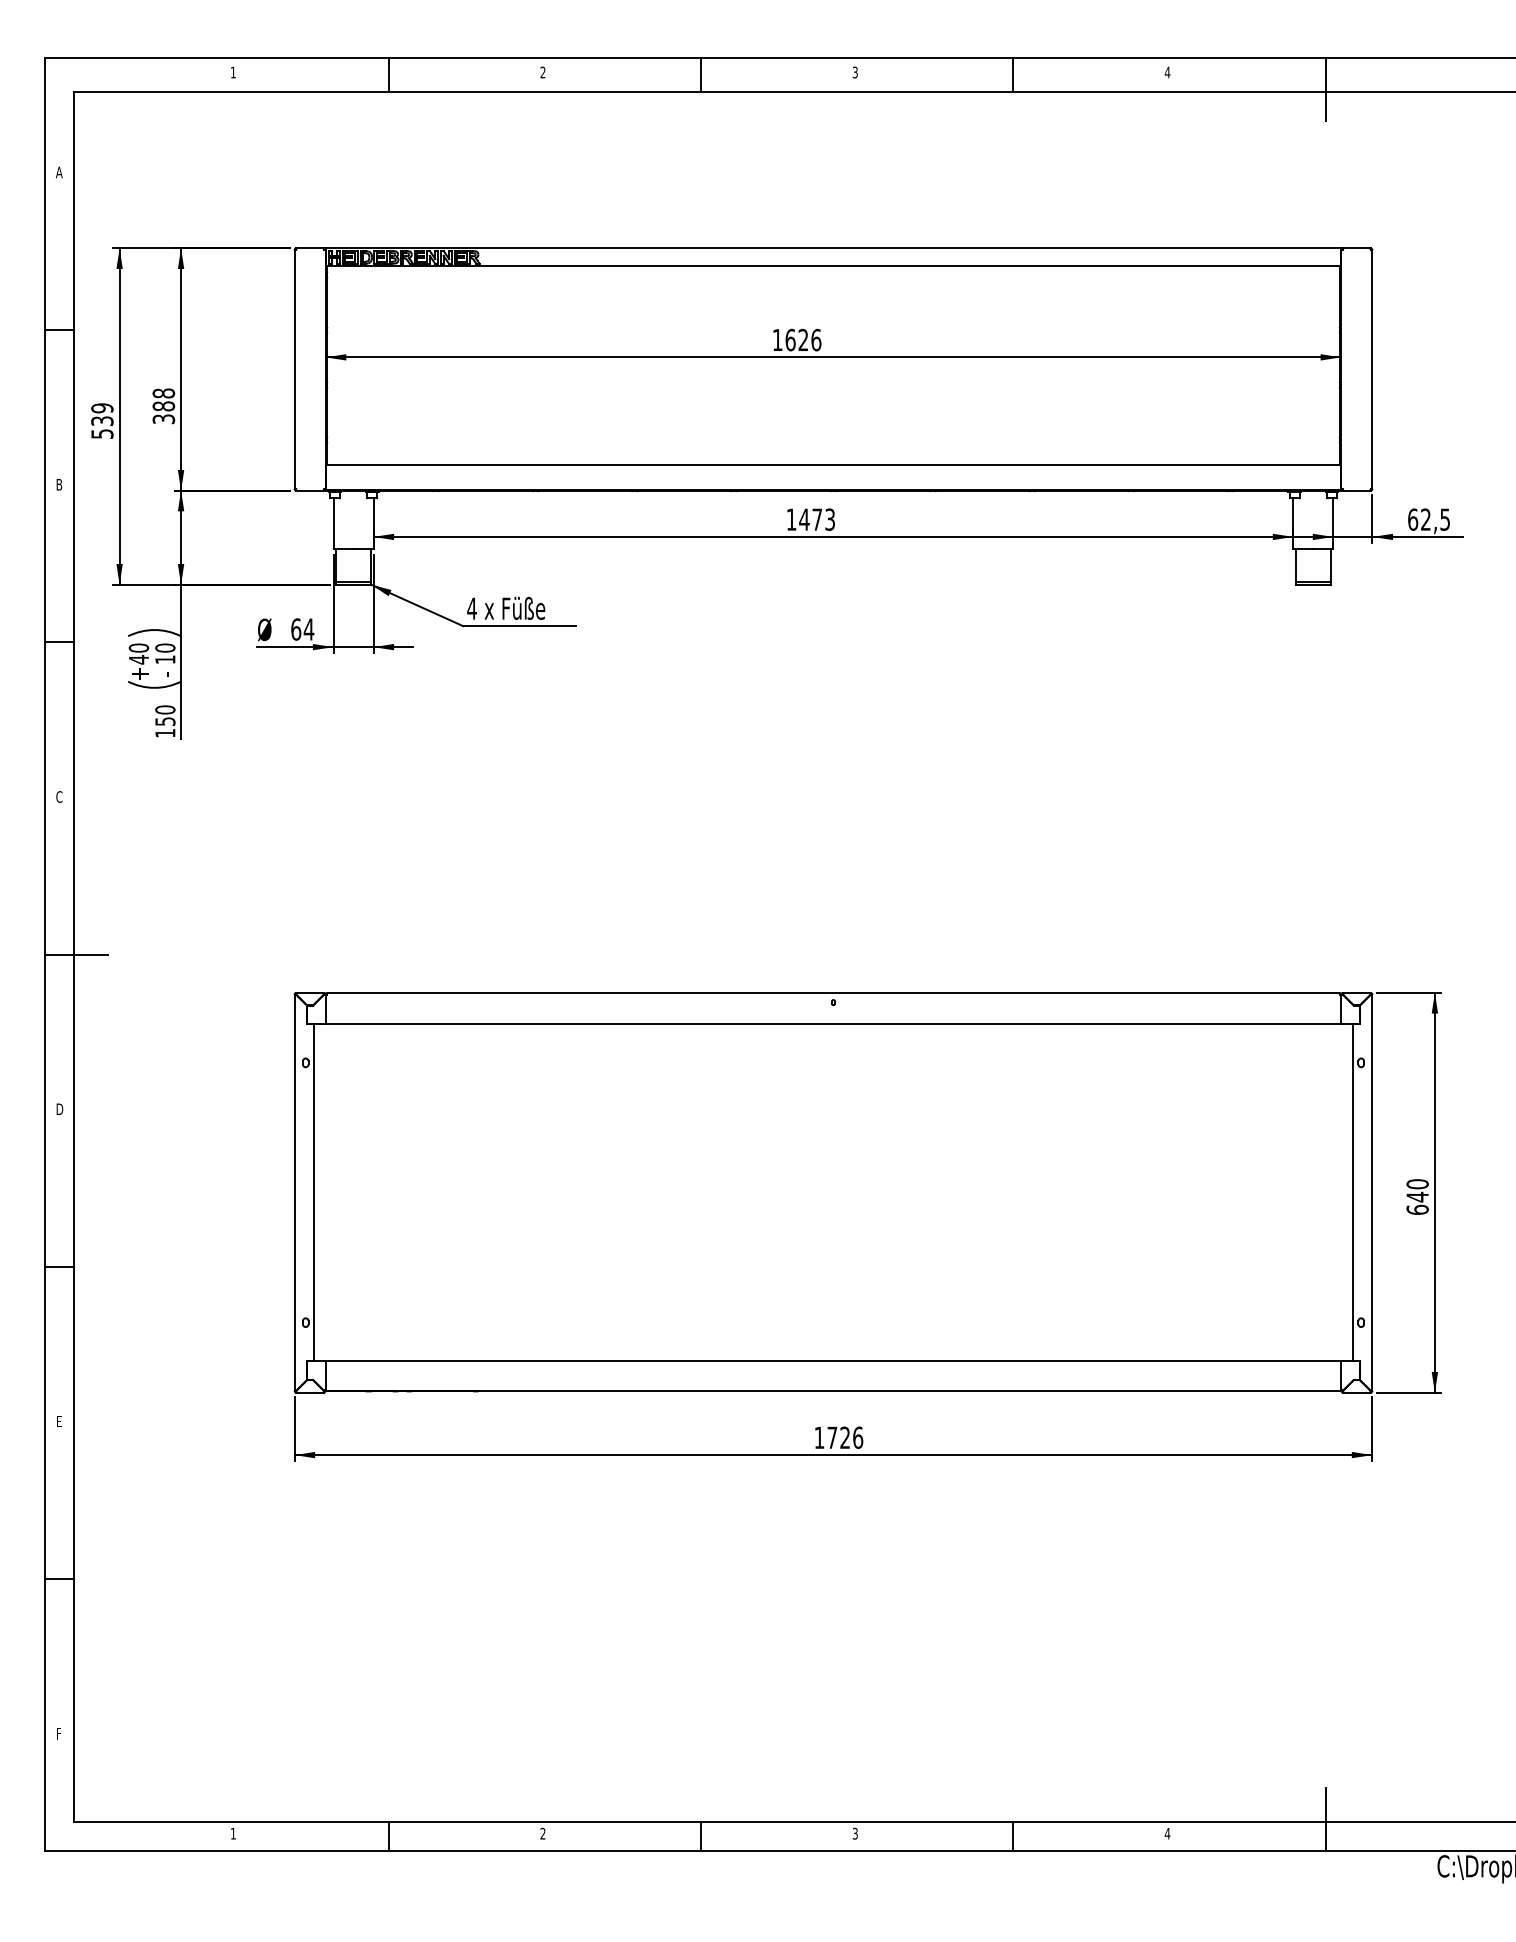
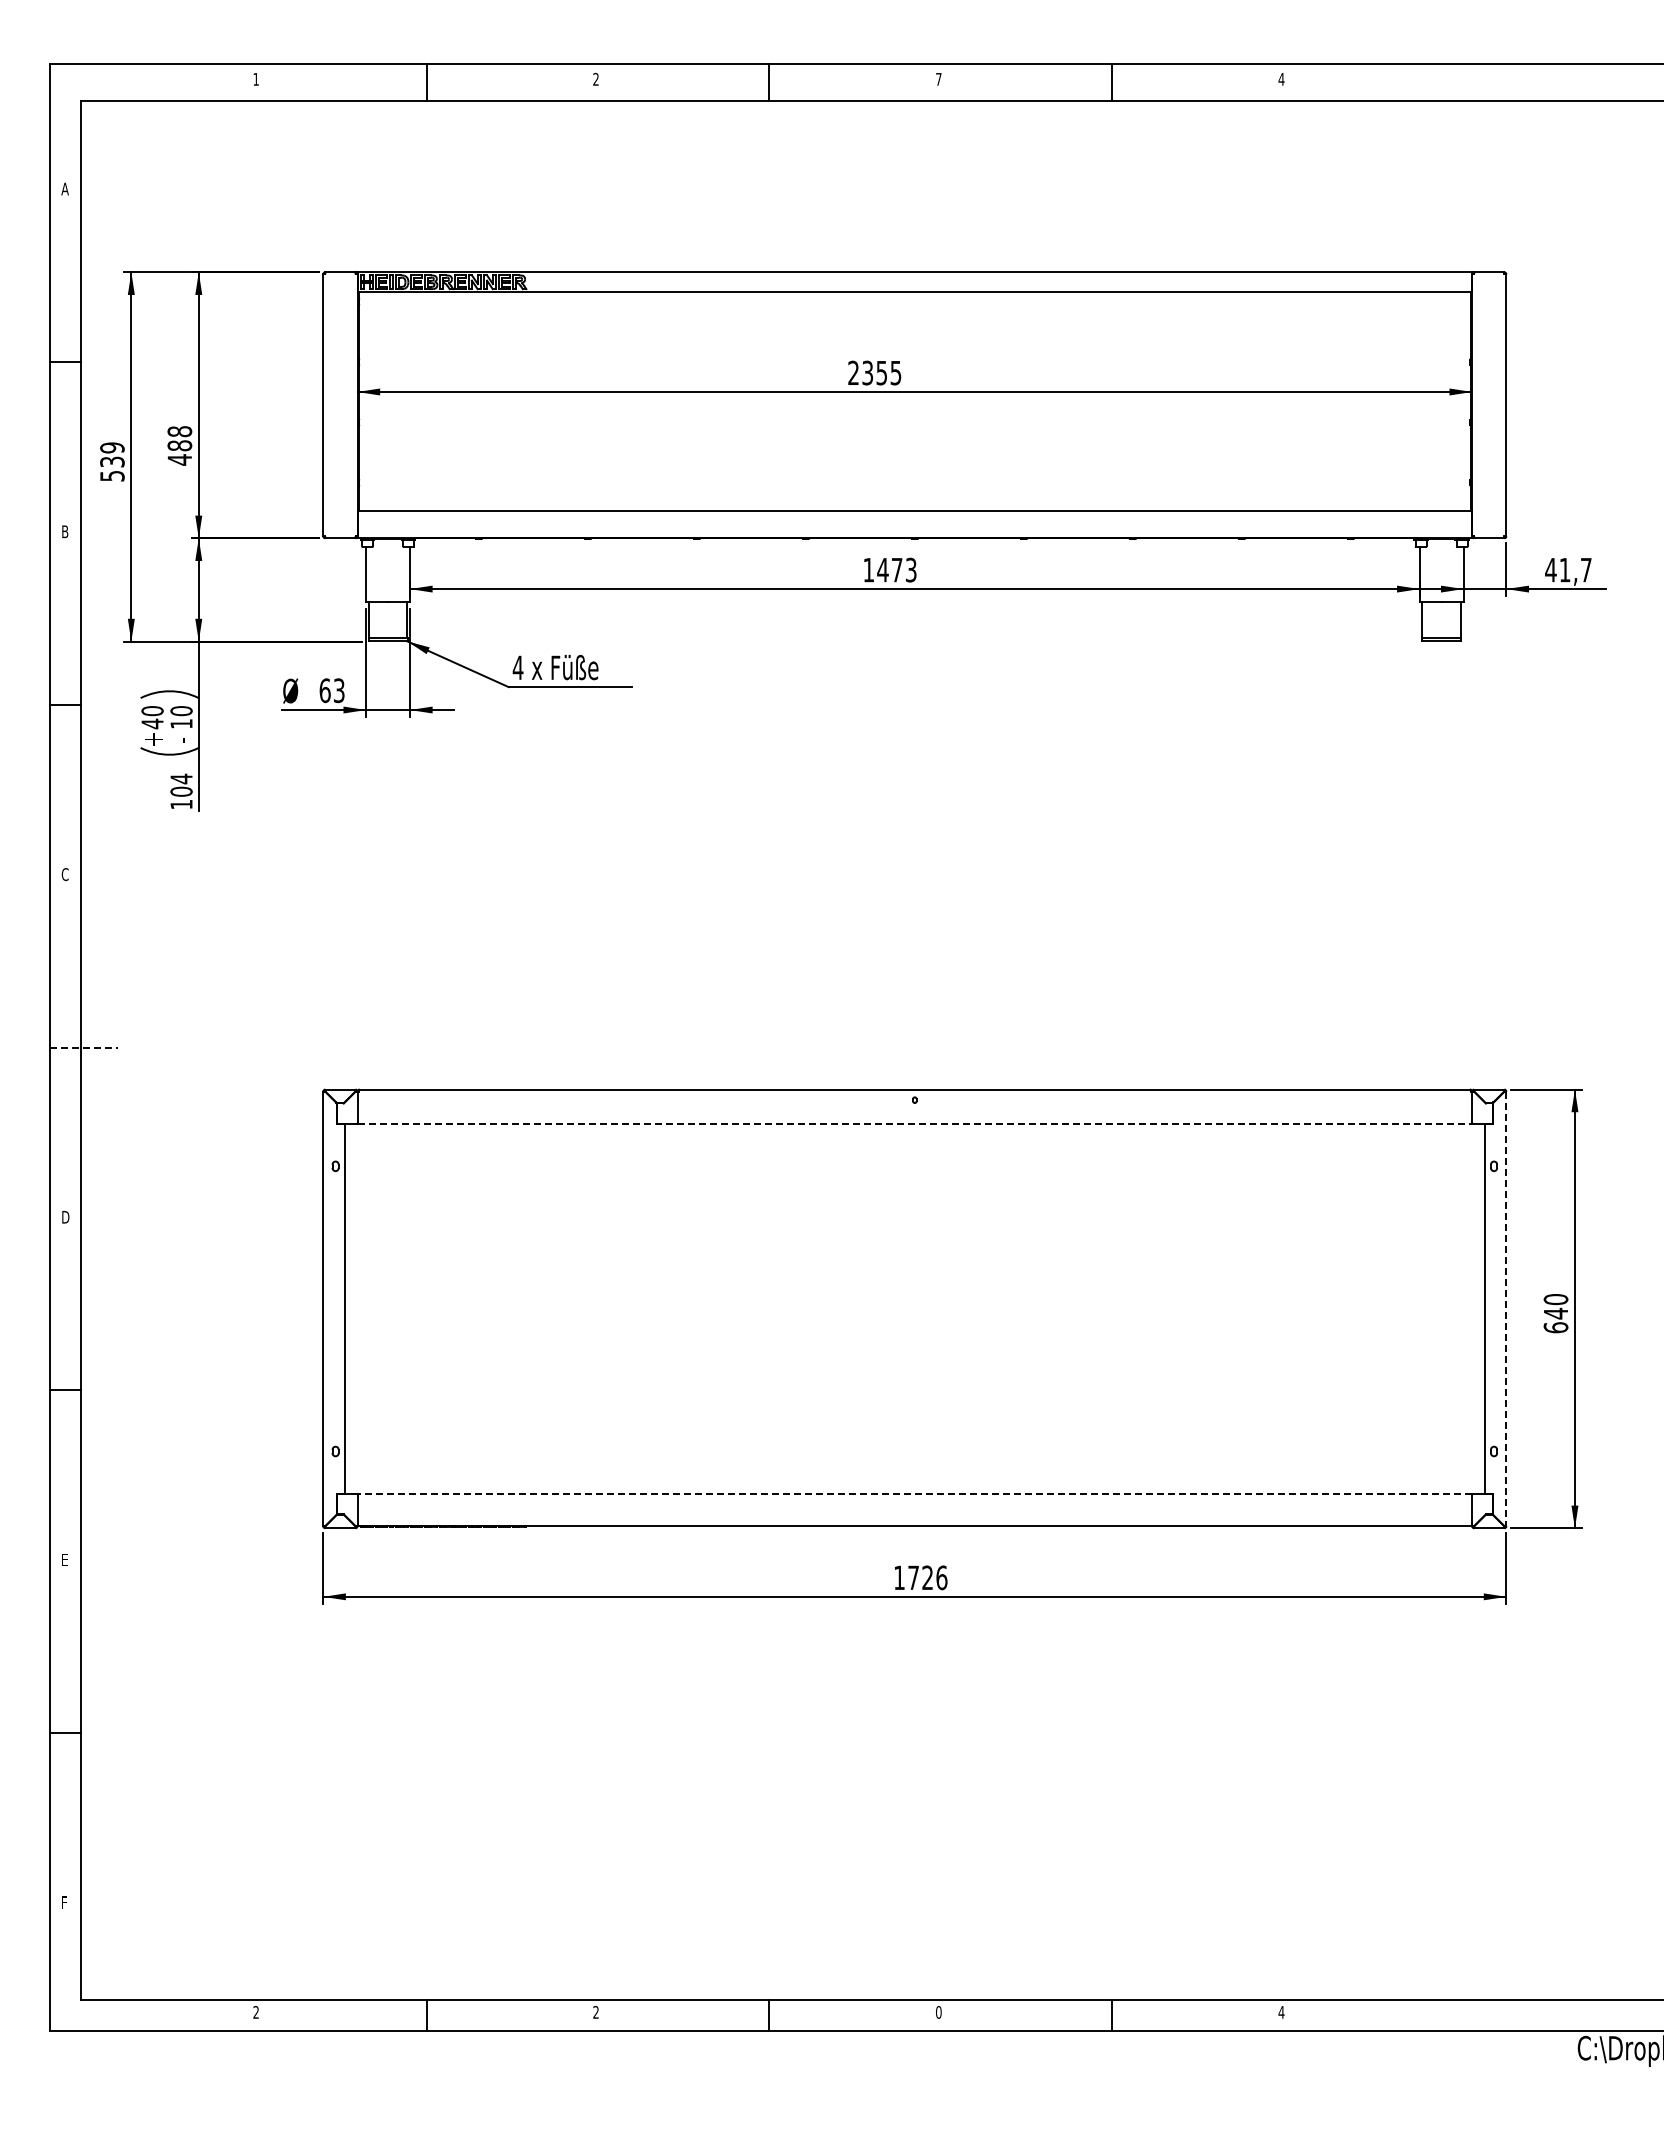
text: (855, 71) -> (938, 78), 3 -> 7
line: (1325, 89) -> (1454, 97), removed
text: (796, 339) -> (874, 372), 1626 -> 2355
text: (163, 418) -> (179, 459), 388 -> 488
text: (1429, 519) -> (1568, 569), 62,5 -> 41,7
text: (309, 629) -> (339, 690), 64 -> 63
text: (165, 714) -> (181, 784), 150 -> 104
line: (76, 954) -> (84, 1047), solid -> dashed
line: (834, 1023) -> (915, 1123), solid -> dashed
line: (1372, 1193) -> (1506, 1309), solid -> dashed
line: (833, 1361) -> (914, 1494), solid -> dashed
line: (1325, 1819) -> (1454, 1996), removed
text: (232, 1833) -> (255, 2012), 1 -> 2
text: (855, 1833) -> (938, 2012), 3 -> 0

